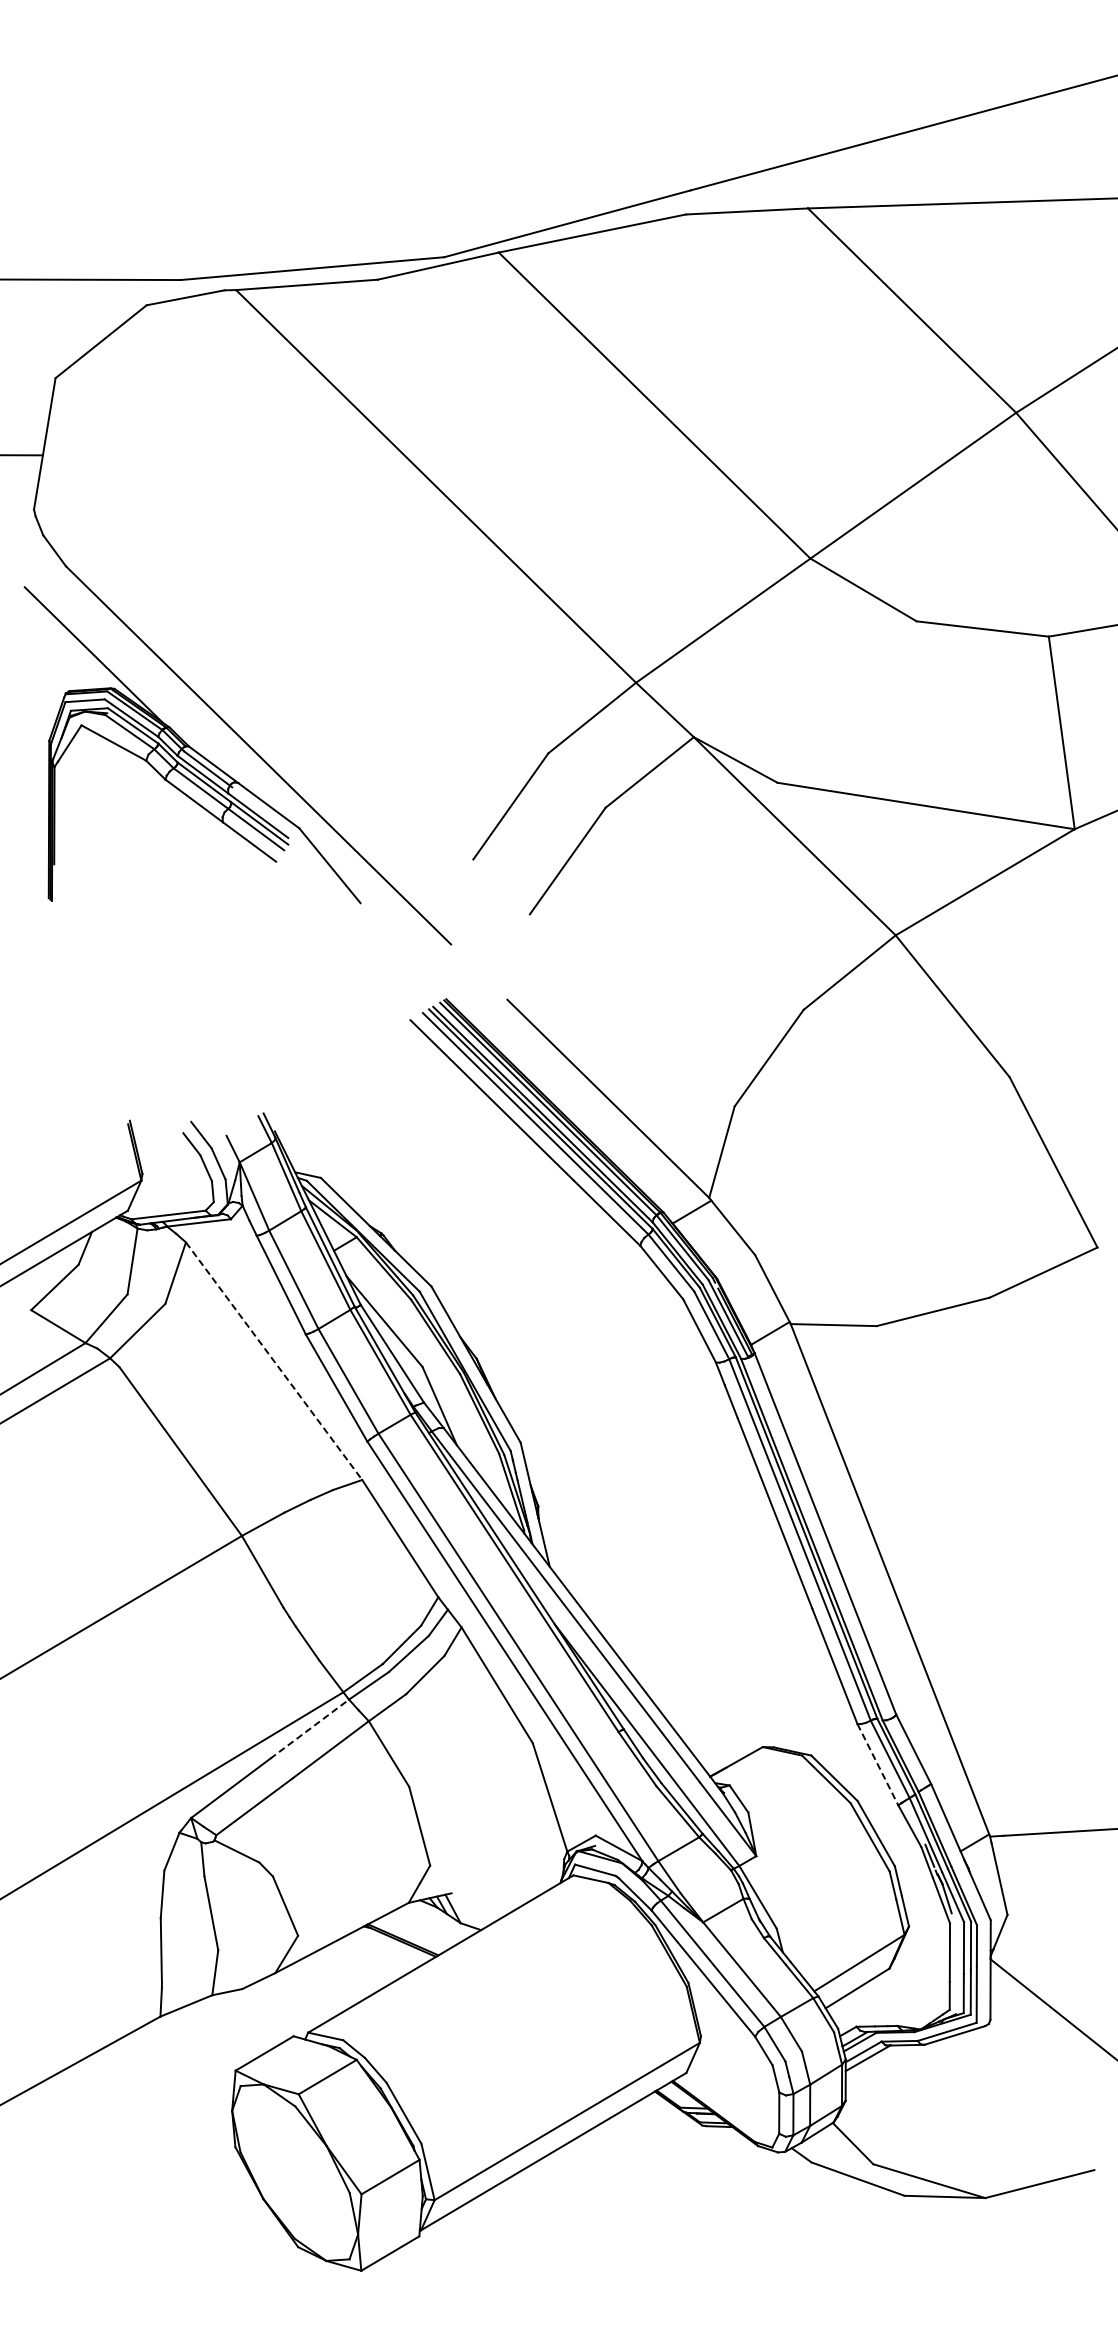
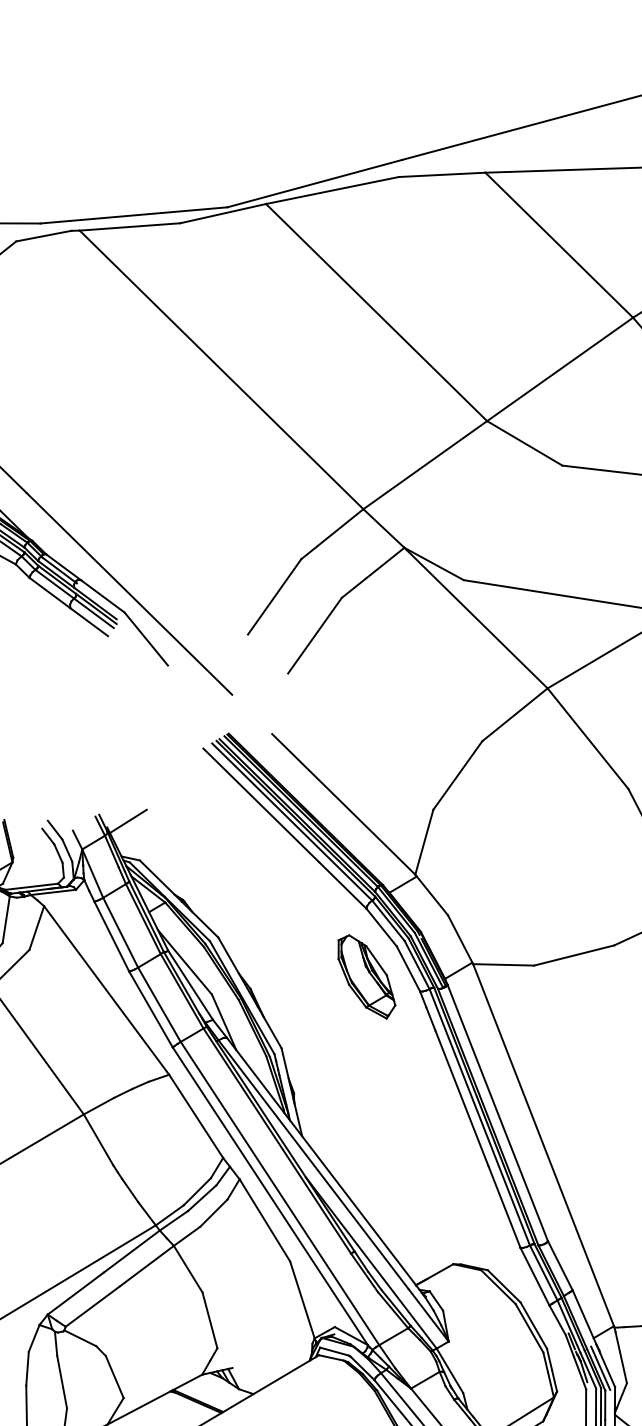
line: (304, 1122) -> (128, 821), added
part: (640, 1341) -> (366, 976), added
line: (274, 1361) -> (106, 990), dashed -> solid
line: (310, 1728) -> (132, 1251), dashed -> solid
line: (878, 1765) -> (535, 1277), dashed -> solid
line: (970, 1893) -> (600, 1368), added

